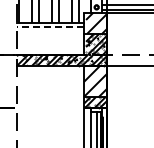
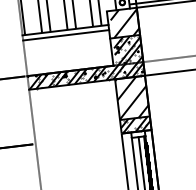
line: (49, 27) -> (64, 35), dashed -> solid

